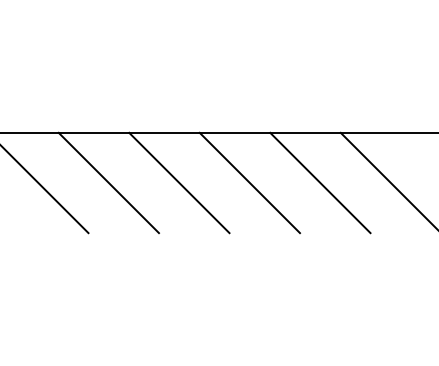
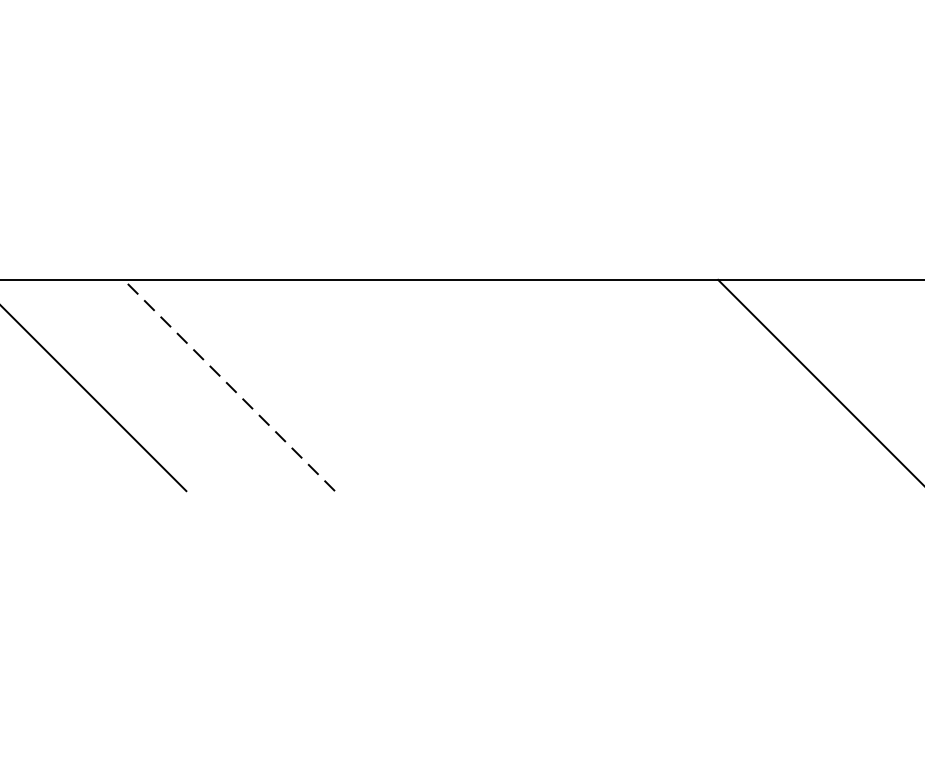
line: (108, 182) -> (228, 384), solid -> dashed
line: (179, 182) -> (378, 384), removed
line: (249, 182) -> (525, 384), removed
line: (320, 182) -> (675, 384), removed

